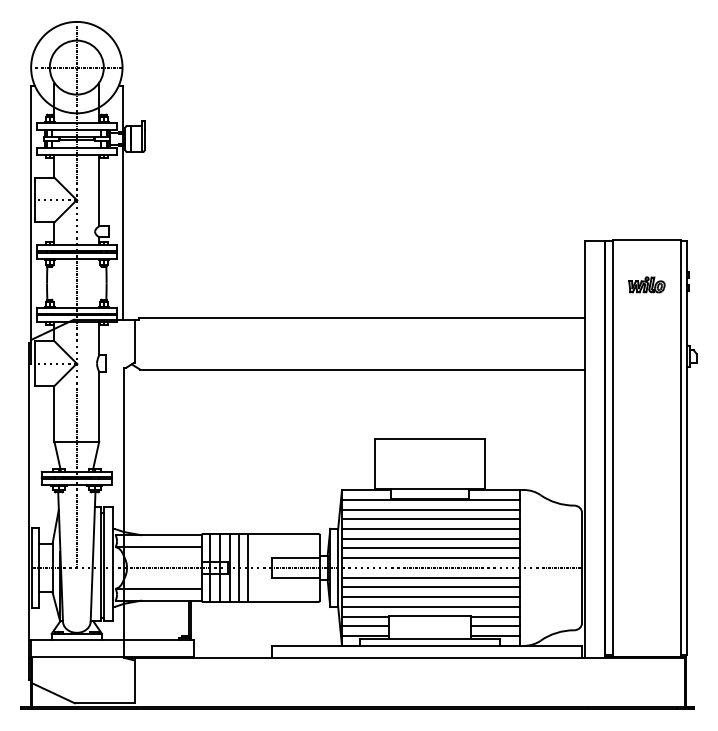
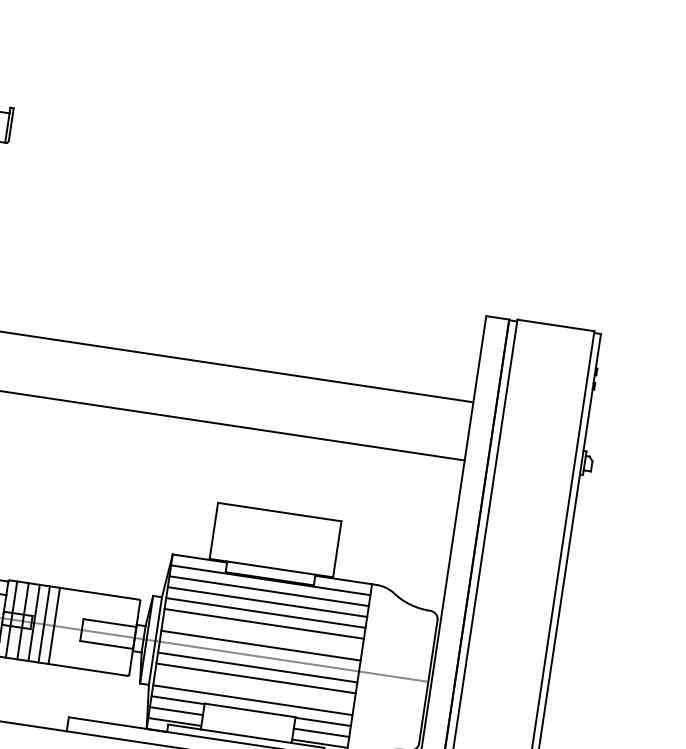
part: (646, 284) -> (547, 375), removed
line: (431, 548) -> (263, 634), removed
line: (431, 597) -> (254, 689), removed

